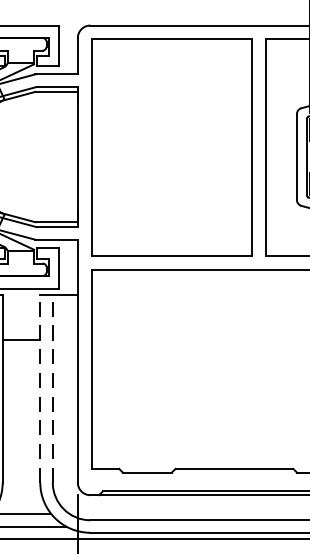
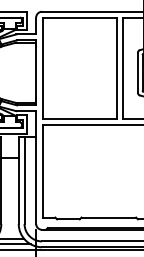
line: (39, 389) -> (18, 180), dashed -> solid
line: (52, 389) -> (24, 180), dashed -> solid

